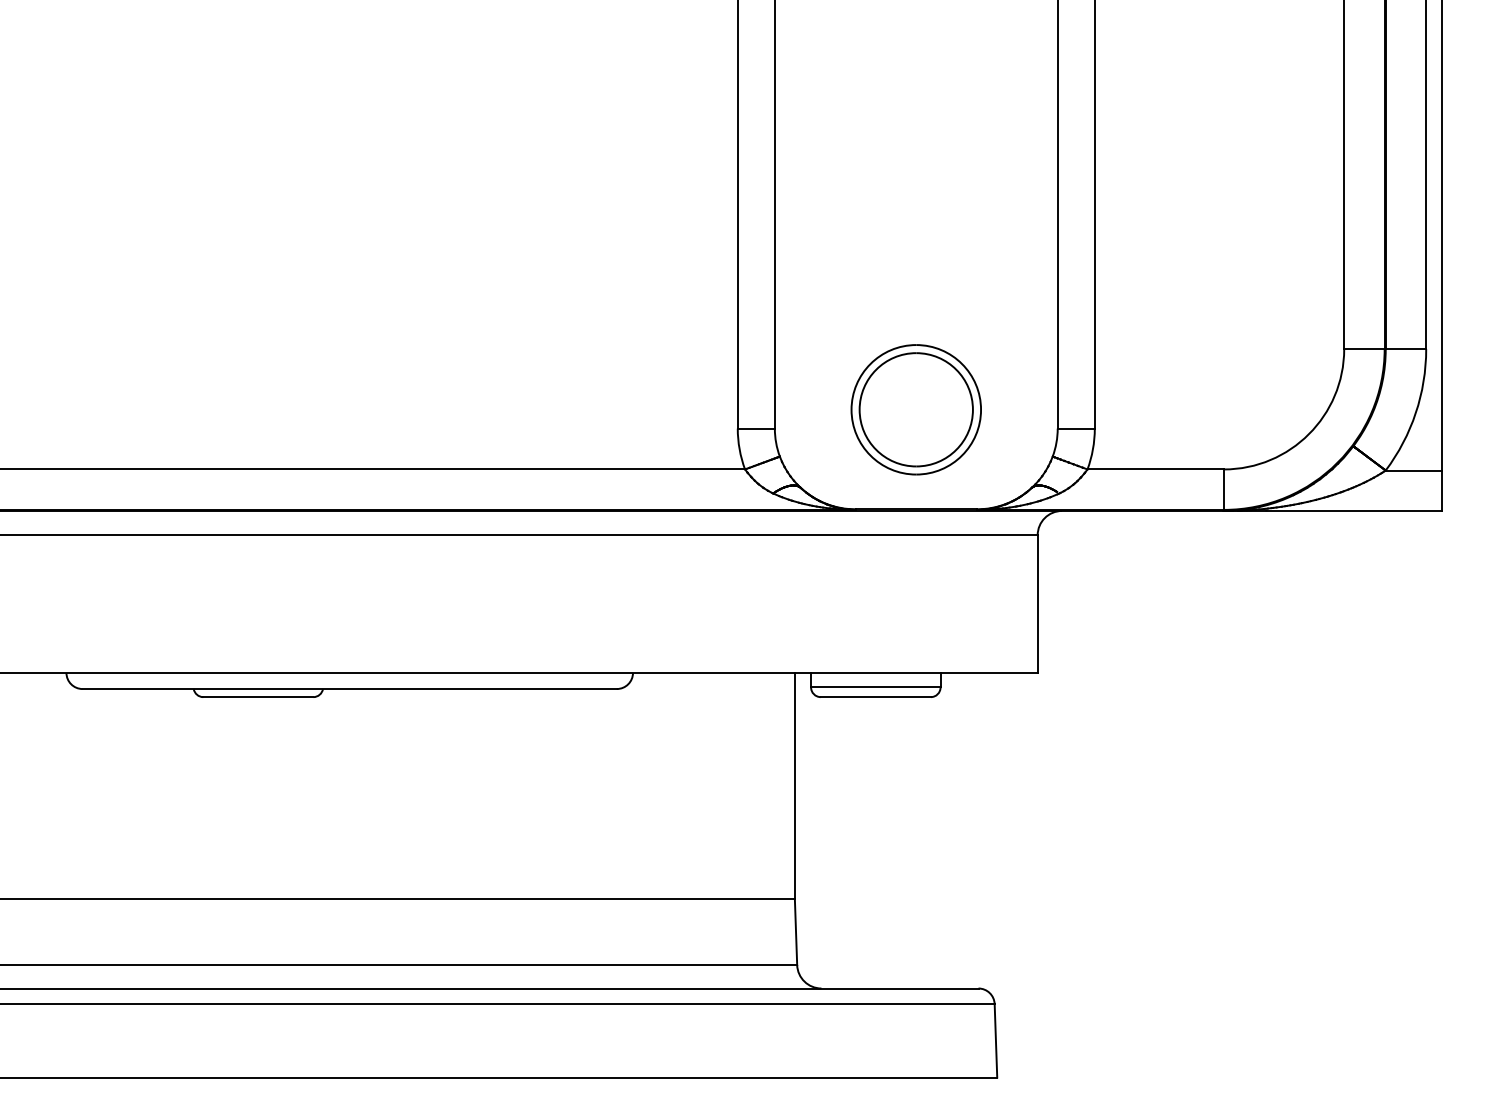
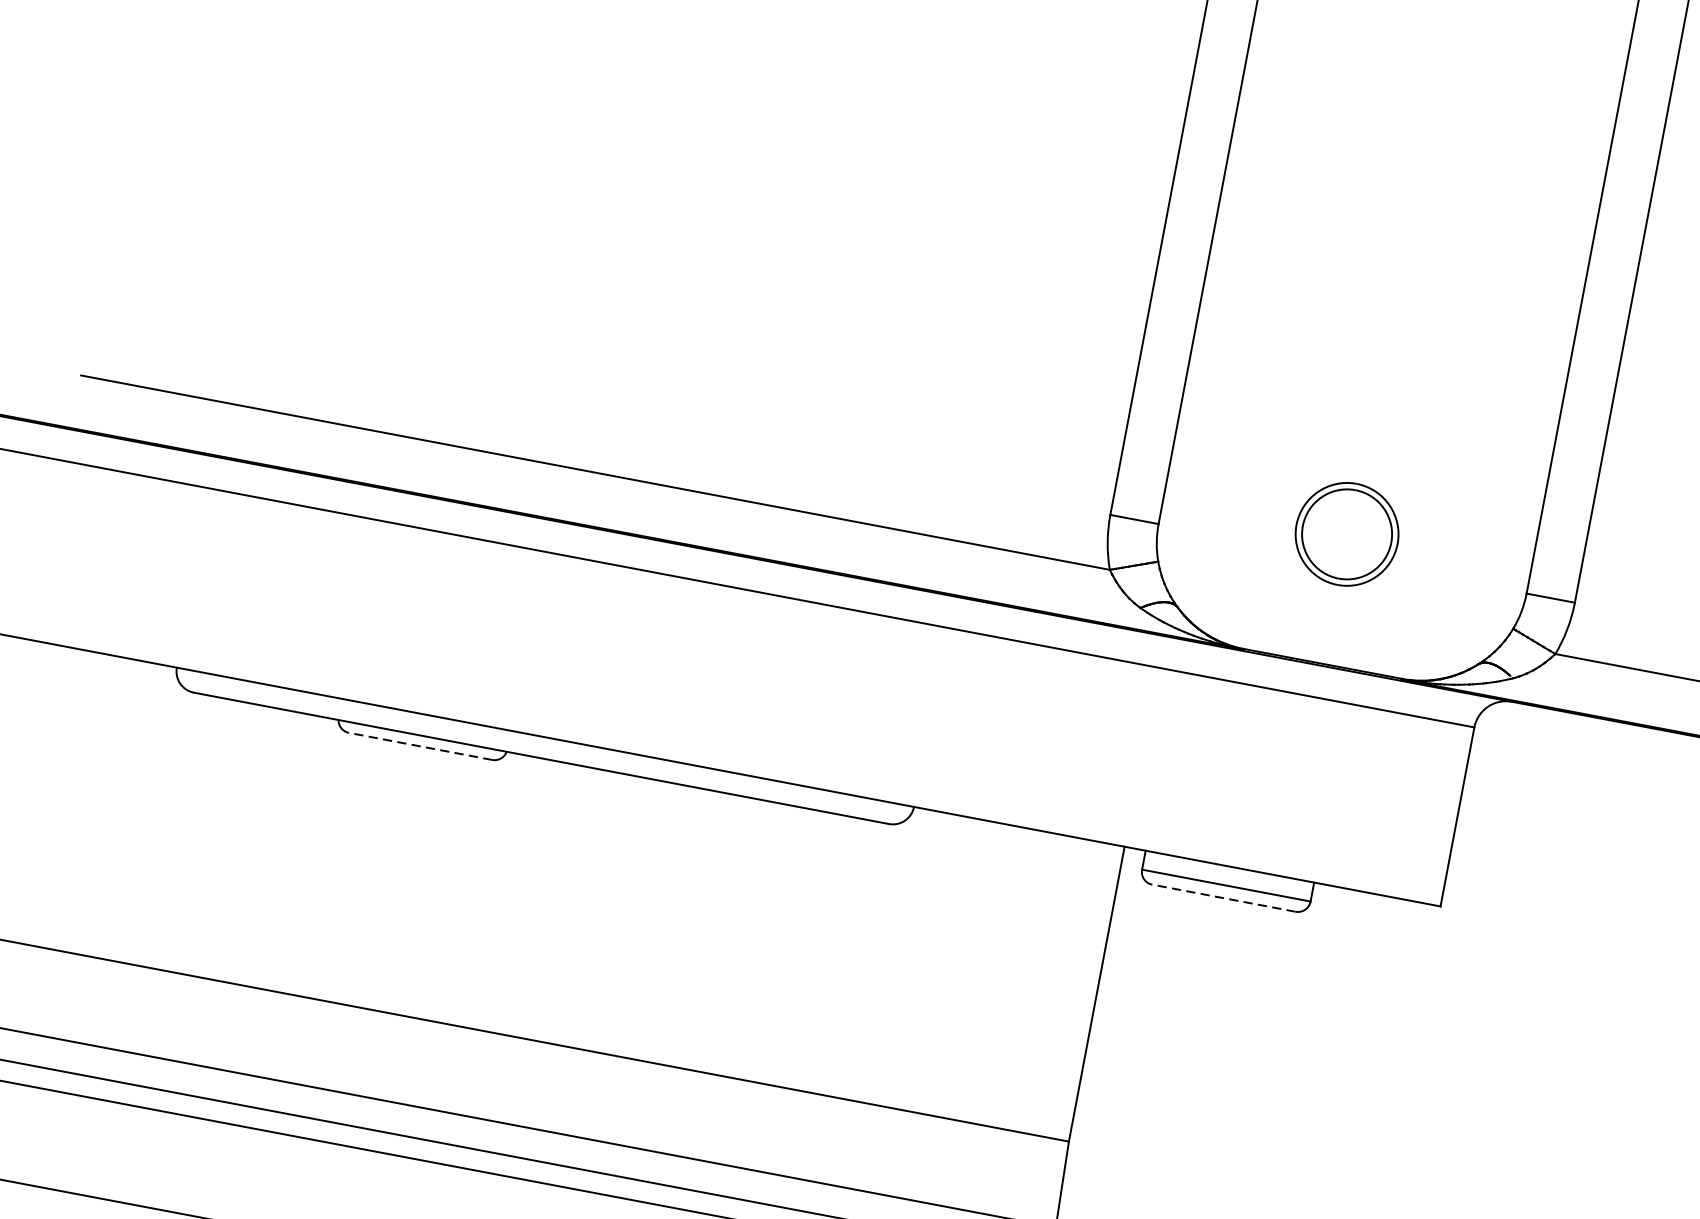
part: (915, 409) -> (1346, 533), size x0.6
line: (257, 697) -> (419, 746), solid -> dashed
line: (875, 697) -> (1223, 898), solid -> dashed

